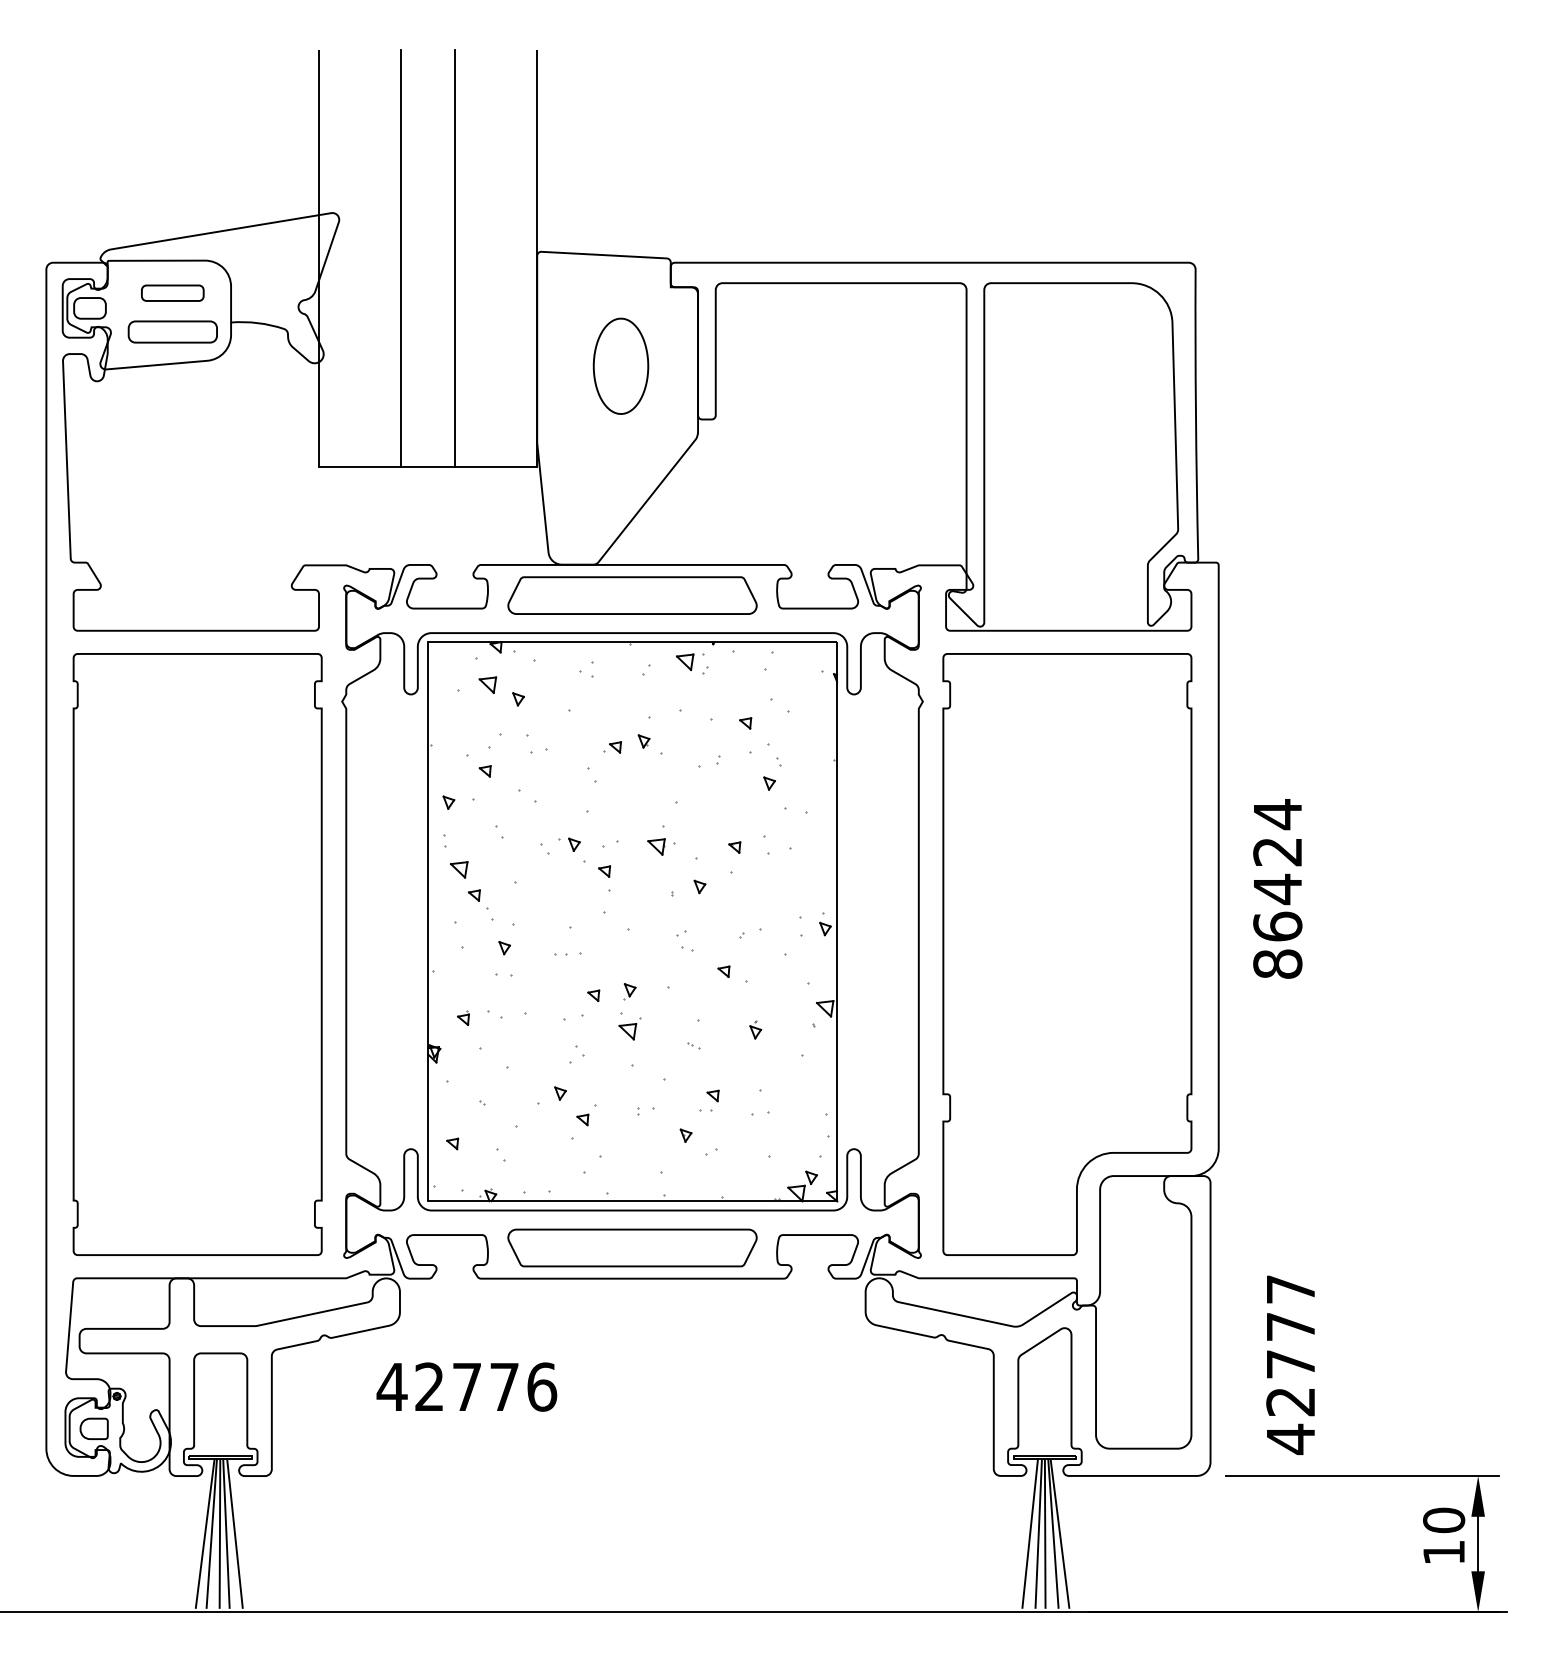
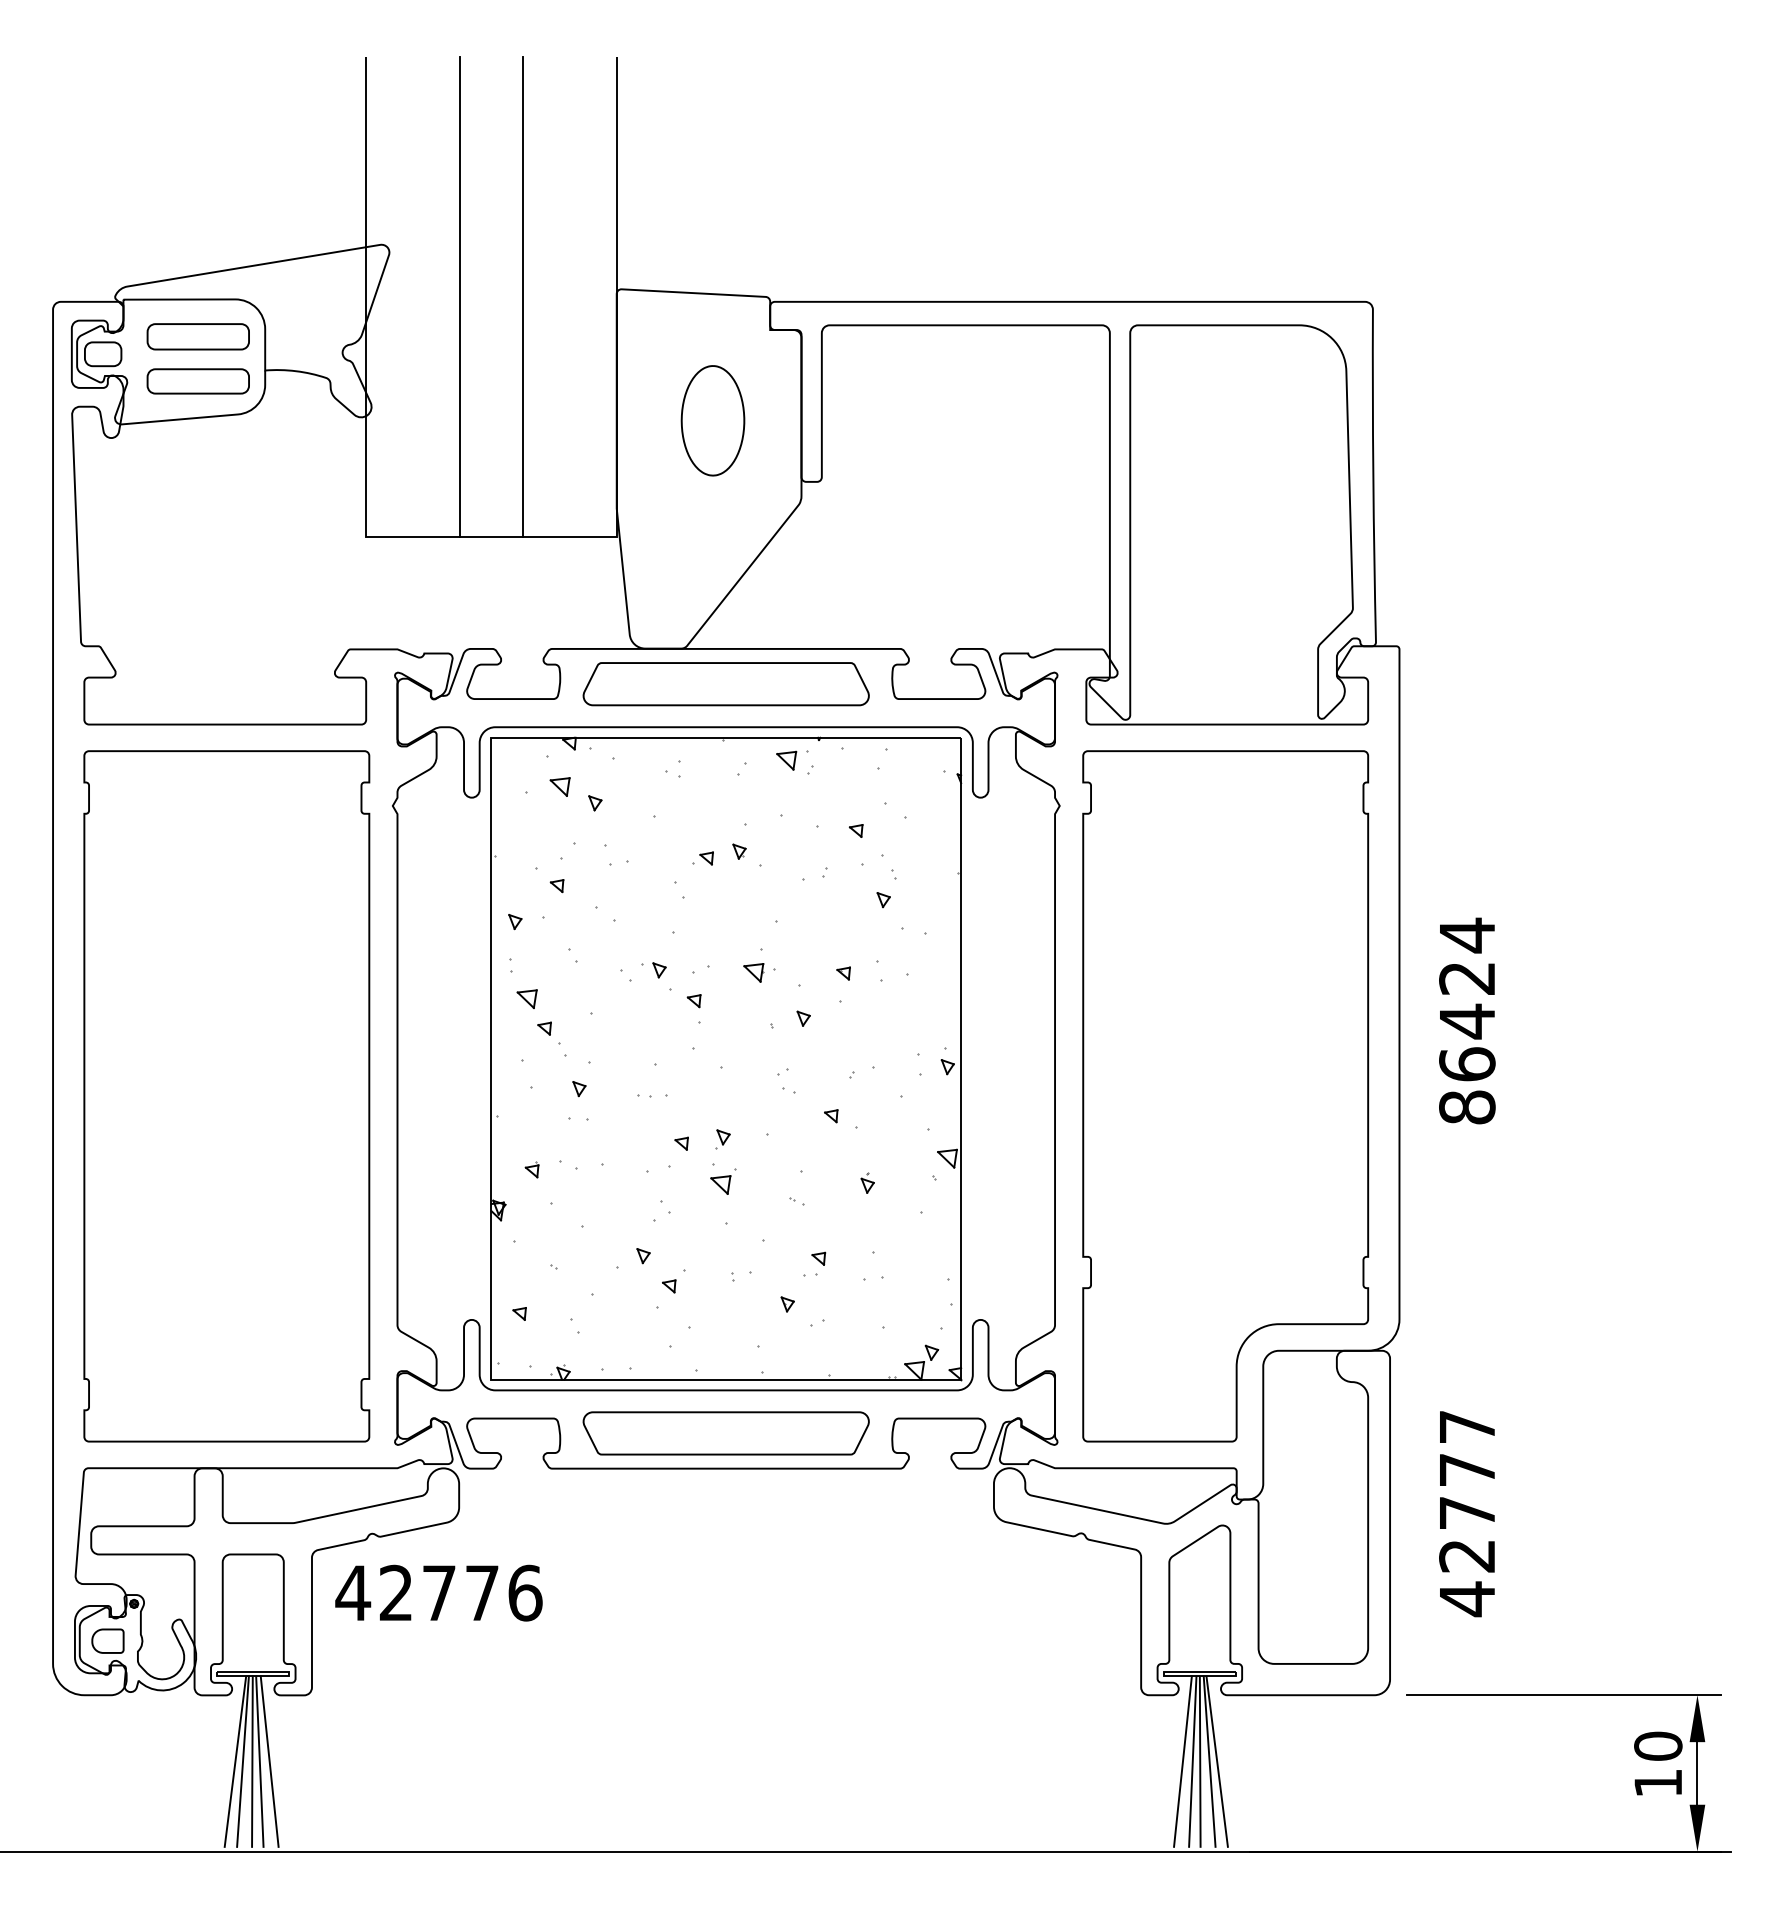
part: (172, 292) -> (197, 336), size x1.43
text: (1290, 1365) -> (1466, 1514), moved
text: (466, 1386) -> (438, 1592), moved

